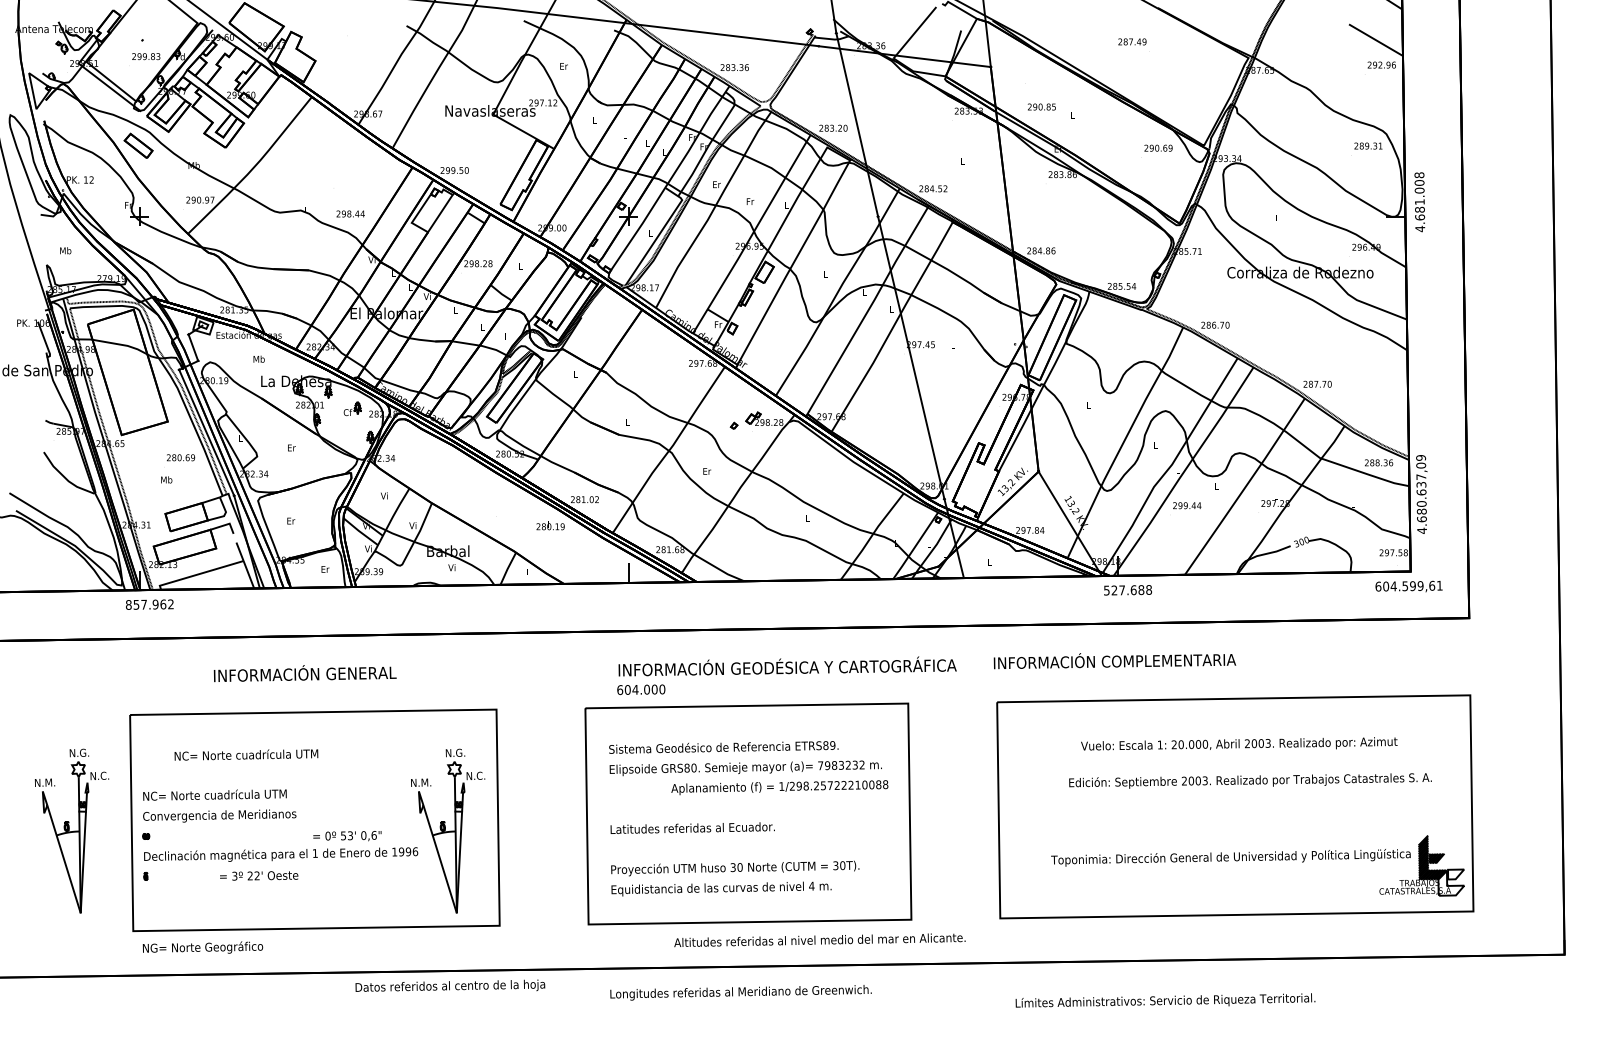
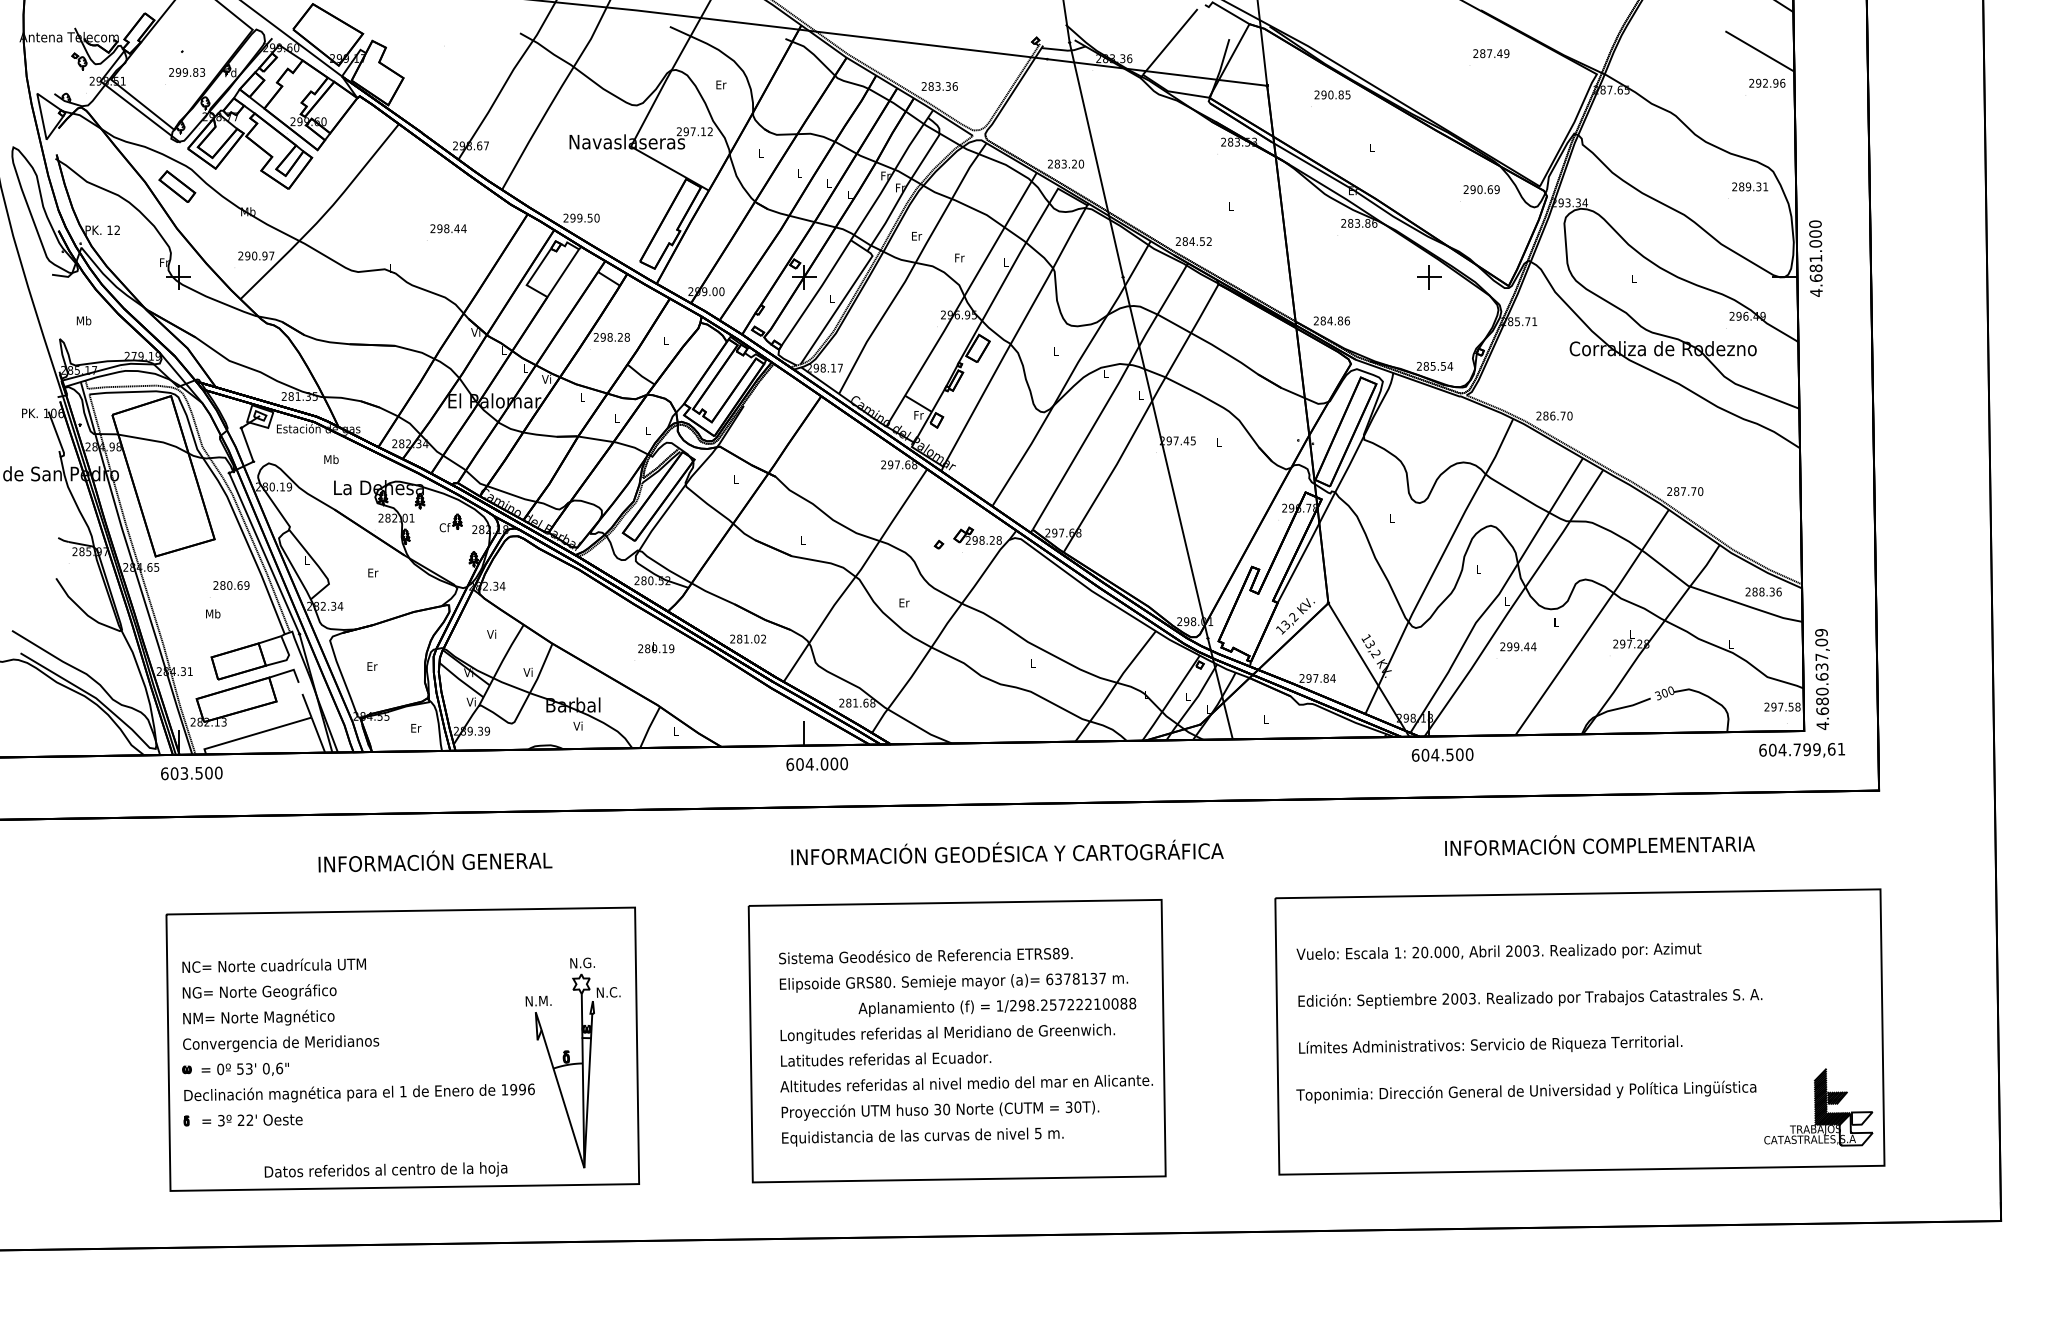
text: (1132, 41) -> (1491, 53), moved
text: (1041, 106) -> (1332, 94), moved
text: (1419, 175) -> (1815, 224), 4.681.008 -> 4.681.000
text: (350, 213) -> (448, 228), moved
part: (1117, 216) -> (1429, 277), added
text: (1421, 494) -> (1822, 679), moved
text: (550, 525) -> (656, 647), moved
text: (1404, 585) -> (1796, 749), 604.599,61 -> 604.799,61
text: (1127, 589) -> (1442, 754), 527.688 -> 604.500
text: (149, 604) -> (191, 773), 857.962 -> 603.500
text: (1114, 661) -> (1599, 845), moved
text: (305, 673) -> (435, 861), moved
text: (640, 689) -> (816, 763), moved
text: (1238, 743) -> (1498, 950), moved
text: (246, 754) -> (274, 965), moved
text: (840, 765) -> (1075, 978), 7983232 -> 6378137
text: (1250, 780) -> (1530, 998), moved
text: (218, 795) -> (279, 1017), NC= Norte cuadrícula UTM -> NM= Norte Magnético
part: (71, 830) -> (91, 1062), removed
text: (346, 835) -> (244, 1068), moved
text: (1231, 857) -> (1526, 1091), moved
text: (259, 876) -> (252, 1120), moved
text: (811, 886) -> (1037, 1133), 4 -> 5
text: (819, 940) -> (966, 1083), moved
text: (202, 947) -> (259, 991), moved
text: (449, 985) -> (385, 1169), moved
text: (740, 992) -> (947, 1033), moved
text: (1165, 1000) -> (1490, 1044), moved

